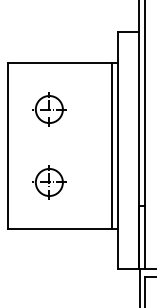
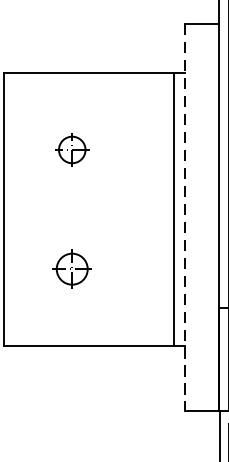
part: (49, 109) -> (72, 149), size x0.6
line: (118, 151) -> (185, 218), solid -> dashed
part: (49, 182) -> (72, 269), size x0.7

